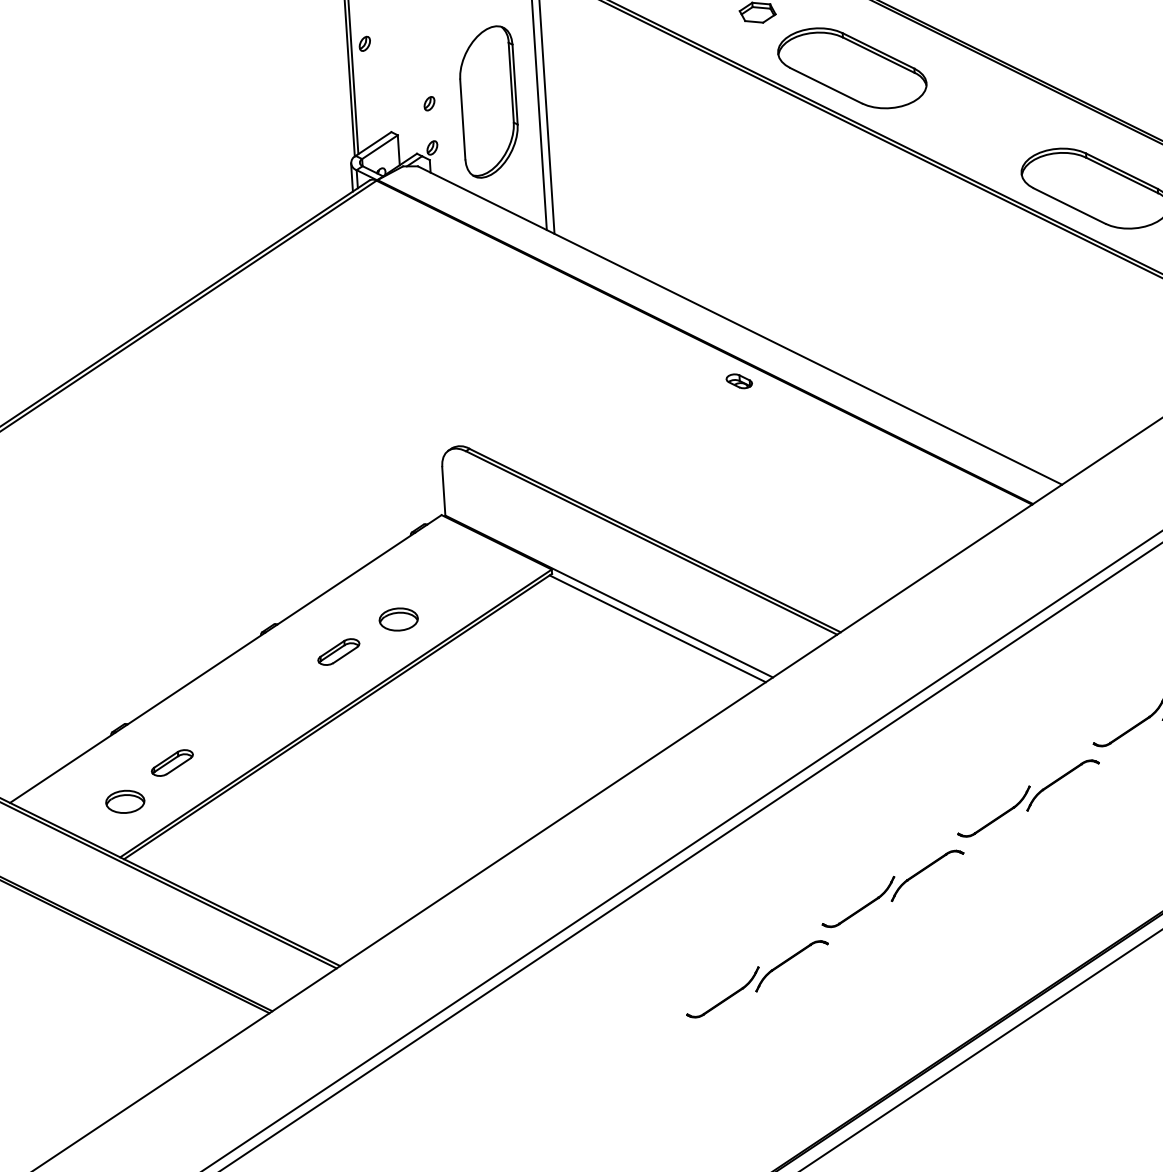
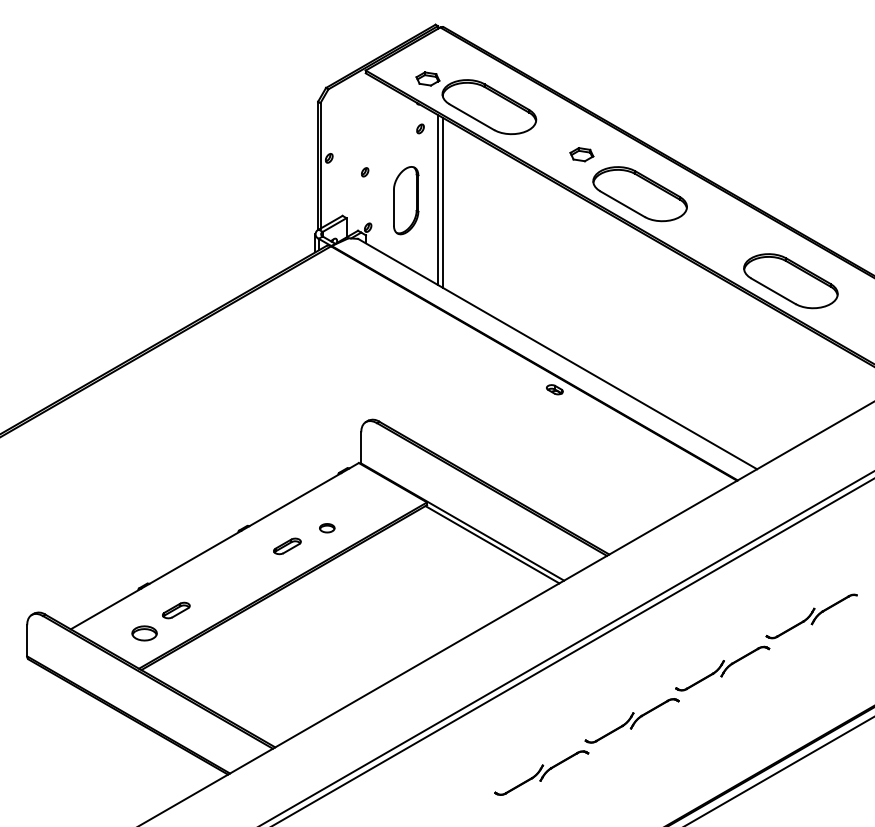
part: (487, 101) -> (405, 200), size x0.7
part: (430, 103) -> (365, 172), moved
part: (399, 620) -> (327, 528), size x0.6

